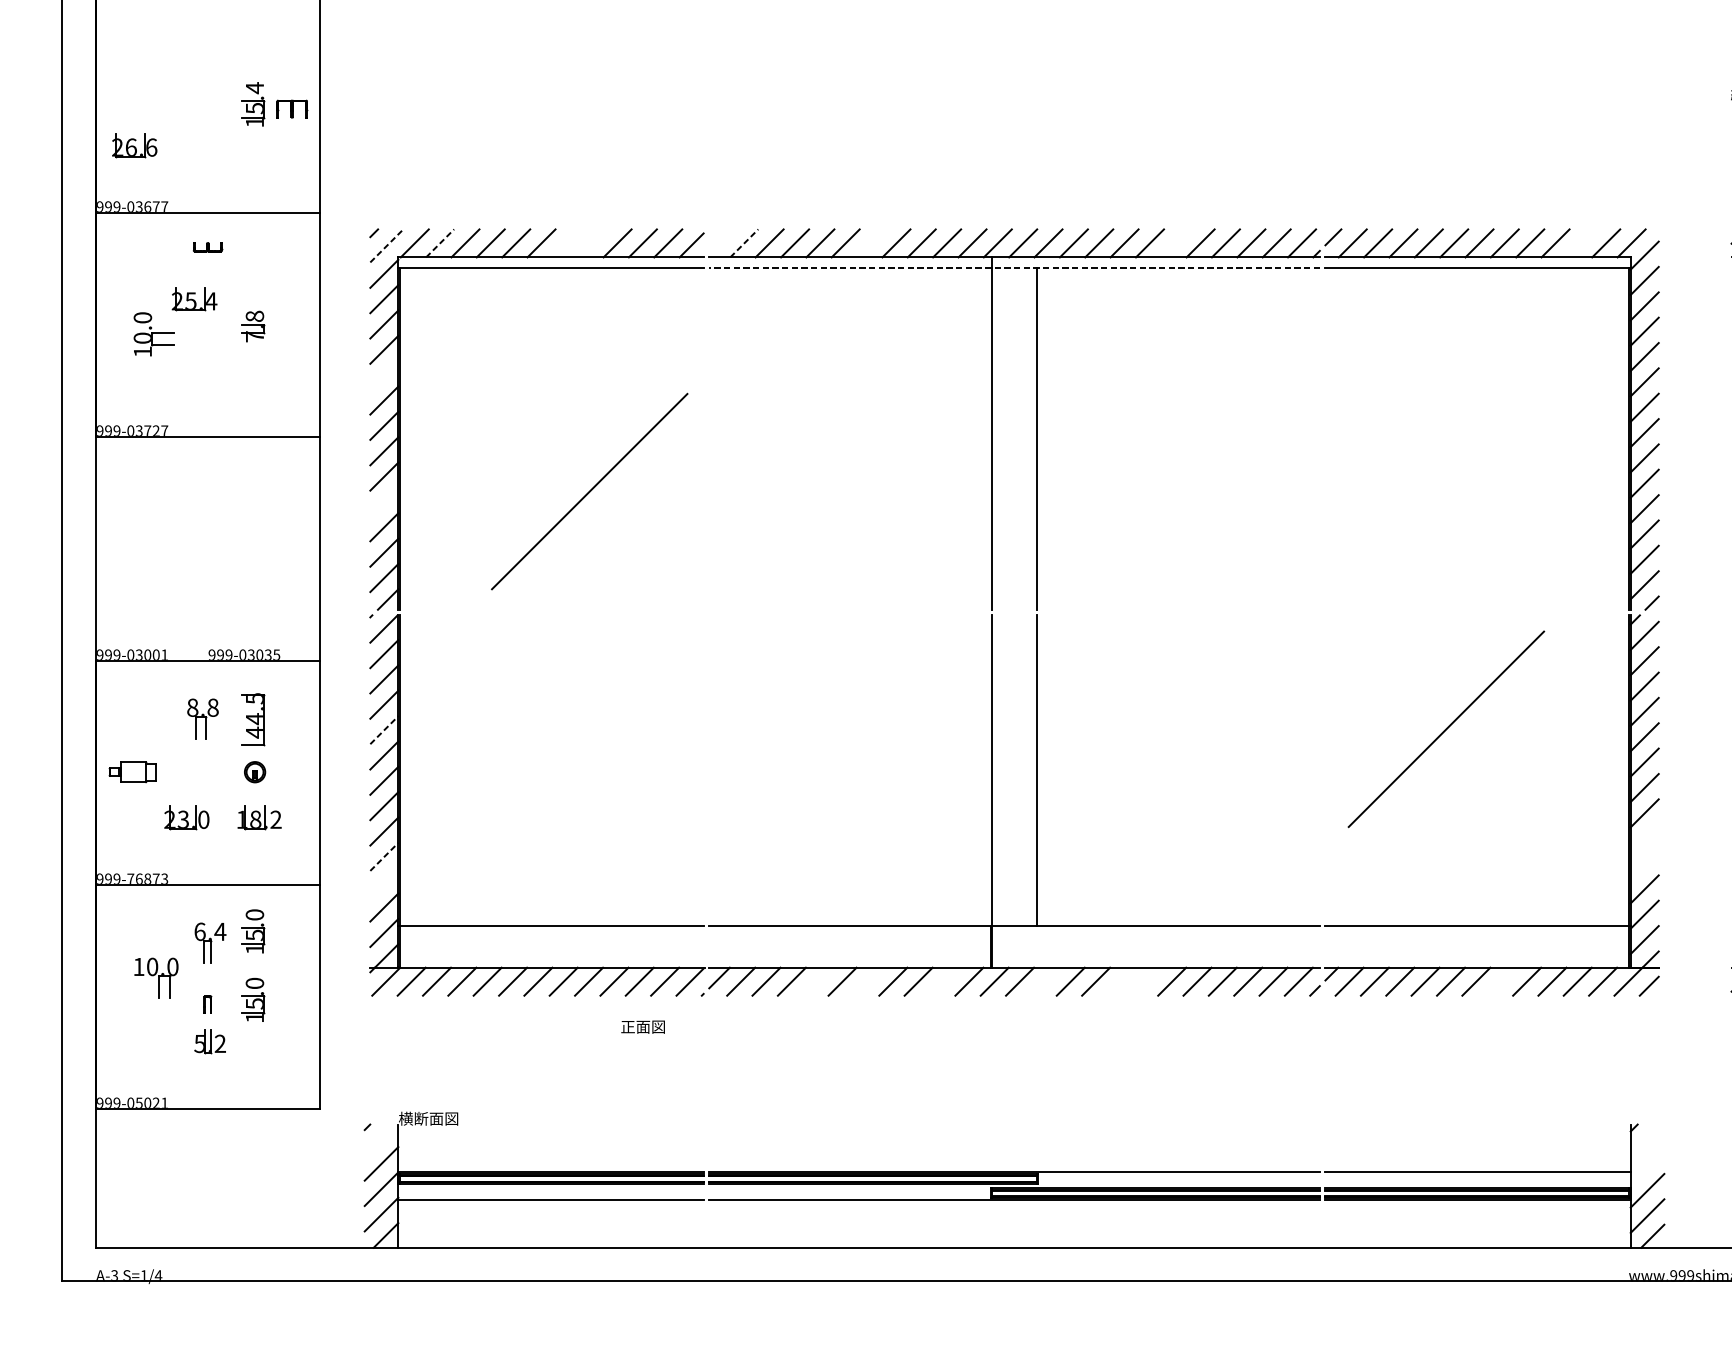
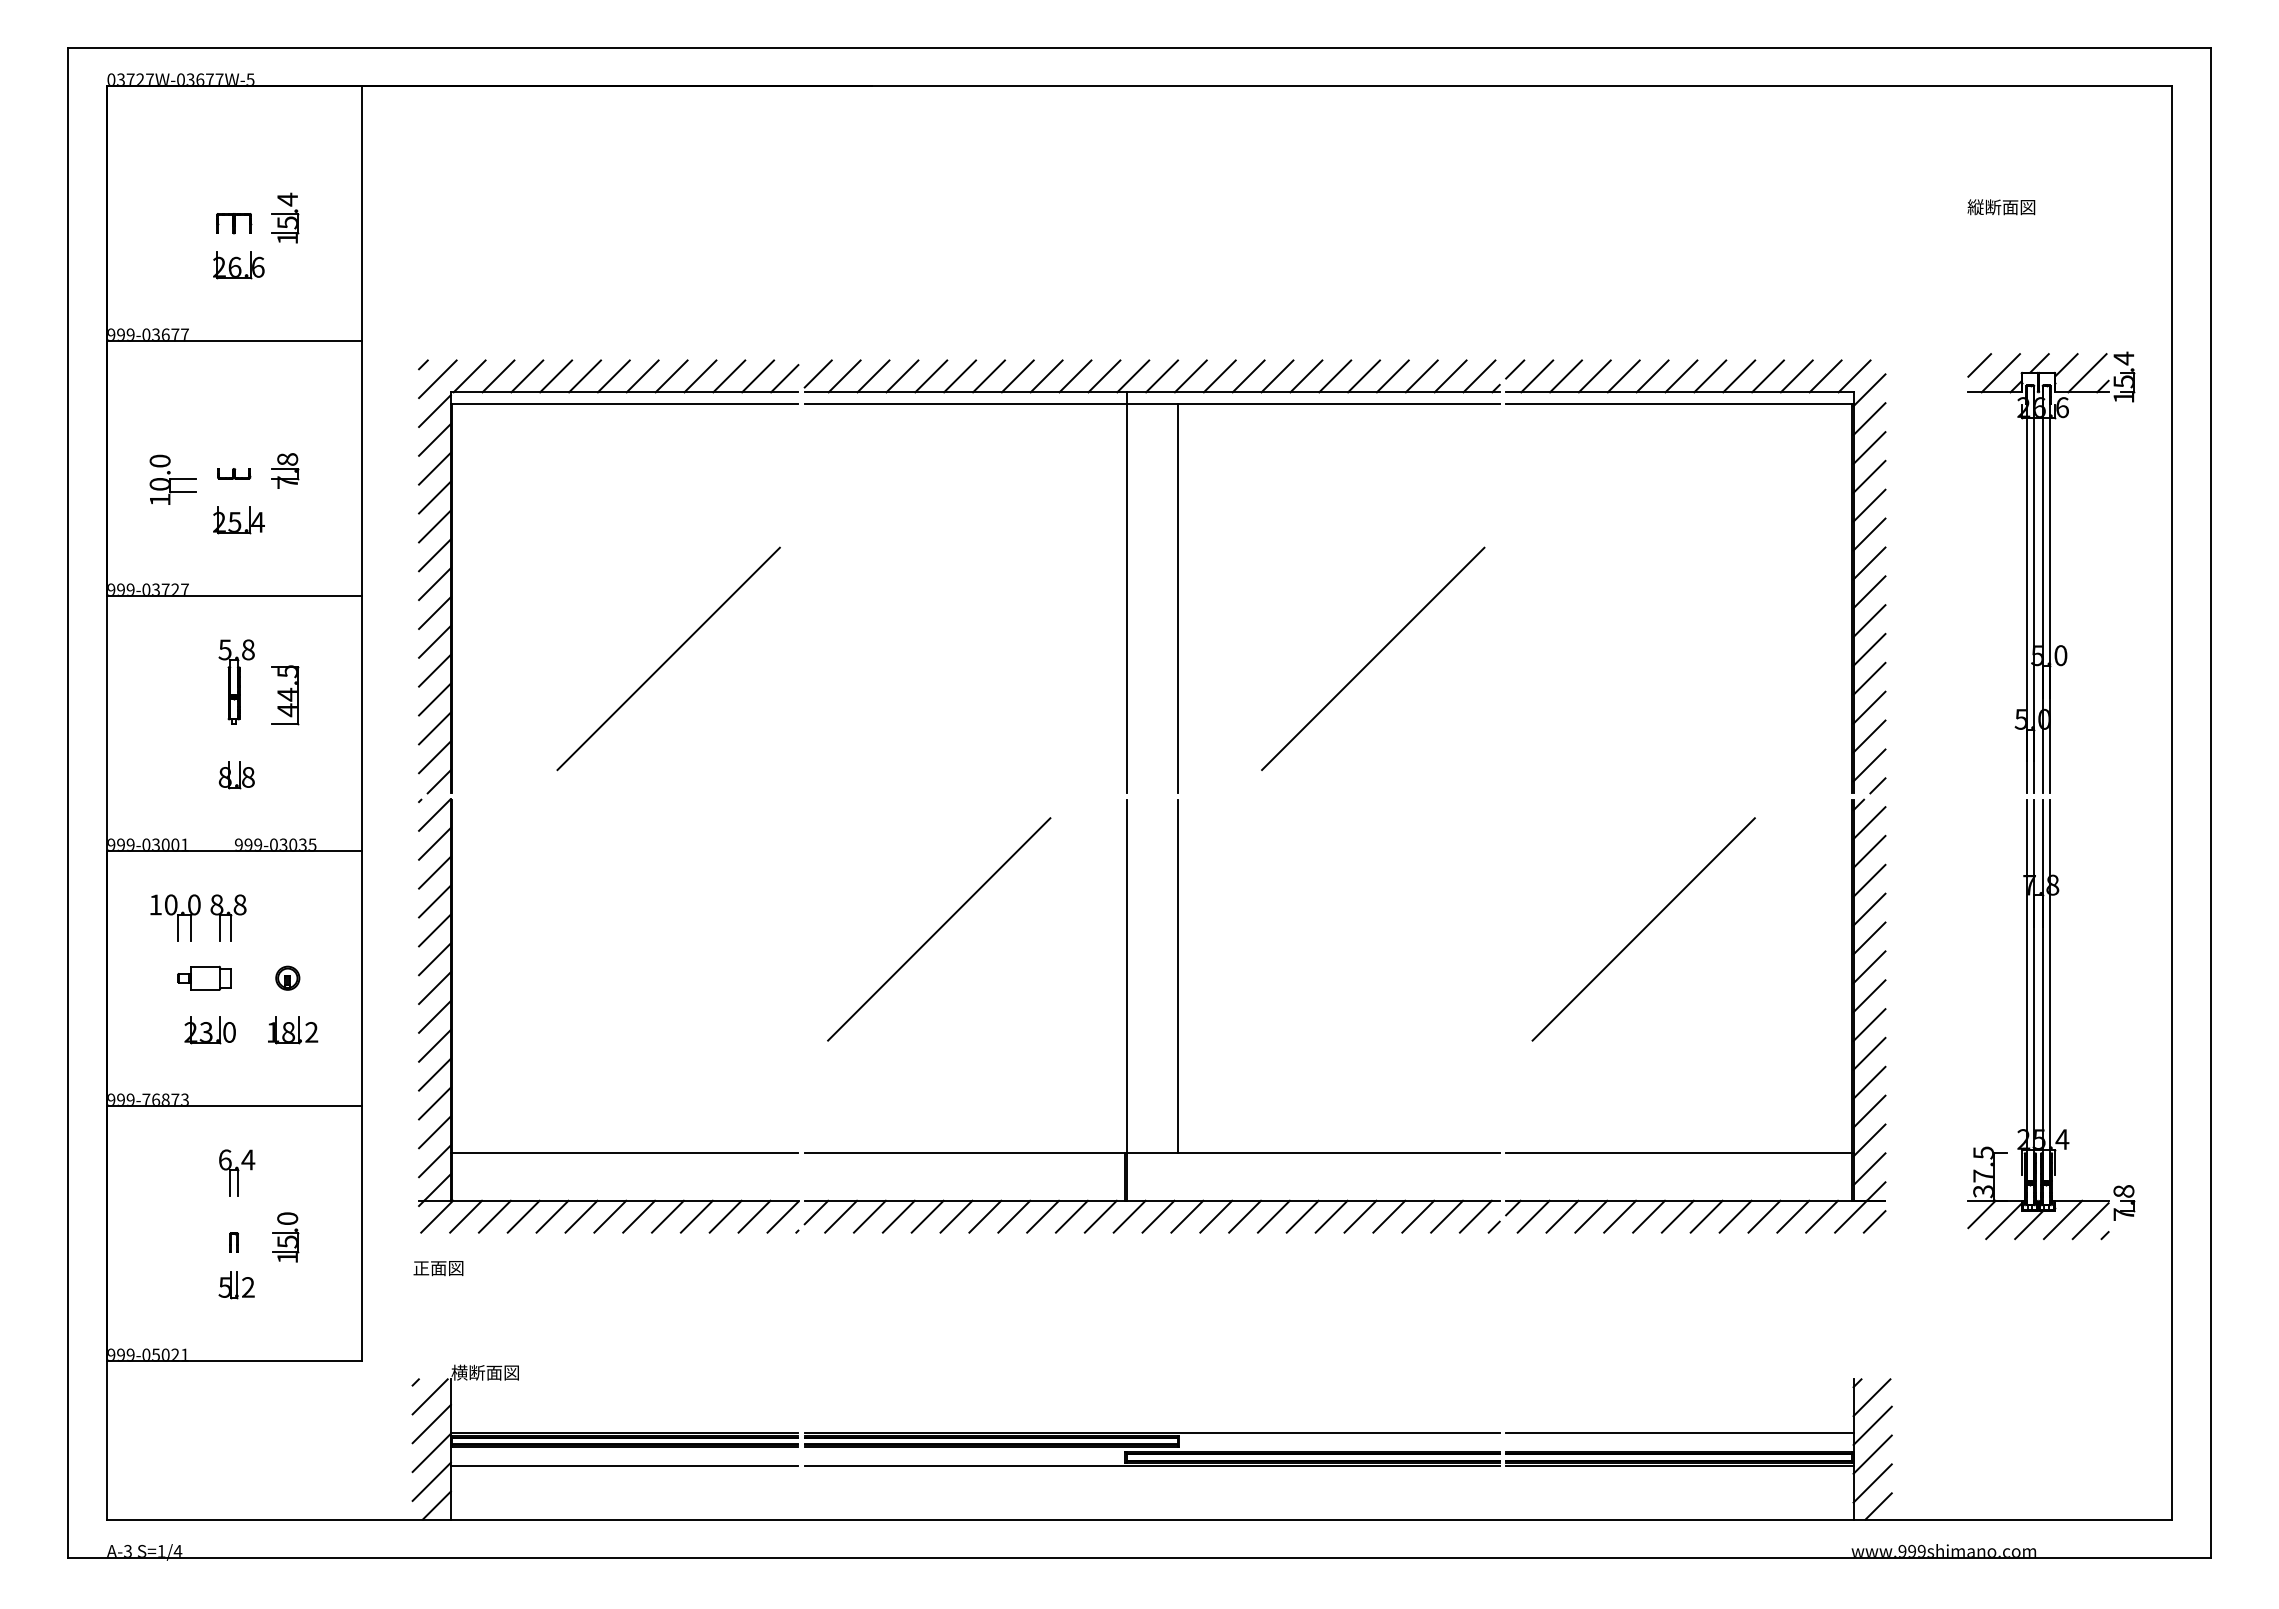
part: (292, 109) -> (234, 223), moved
part: (134, 145) -> (238, 265), moved
line: (720, 240) -> (817, 373), added
line: (440, 243) -> (498, 376), dashed -> solid
line: (566, 243) -> (642, 376), added
line: (592, 243) -> (671, 376), added
line: (744, 243) -> (844, 376), dashed -> solid
line: (870, 243) -> (988, 376), added
line: (1175, 243) -> (1335, 376), added
line: (1580, 243) -> (1796, 376), added
line: (386, 246) -> (437, 379), dashed -> solid
part: (208, 247) -> (234, 473), moved
line: (1013, 268) -> (1151, 404), dashed -> solid
part: (194, 299) -> (238, 520), moved
line: (383, 375) -> (434, 526), added
line: (1208, 491) -> (1373, 658), added
line: (383, 501) -> (434, 670), added
part: (209, 511) -> (236, 681), added
part: (209, 594) -> (236, 775), added
part: (253, 719) -> (285, 695), moved
line: (827, 729) -> (939, 929), added
line: (383, 730) -> (434, 930), dashed -> solid
part: (132, 771) -> (204, 977), moved
line: (1644, 838) -> (1869, 1053), added
line: (383, 856) -> (434, 1074), dashed -> solid
line: (1644, 863) -> (1869, 1082), added
line: (383, 882) -> (434, 1103), added
part: (253, 931) -> (285, 1159), removed
part: (156, 978) -> (175, 917), moved
line: (817, 981) -> (927, 1216), added
line: (868, 981) -> (985, 1216), added
line: (943, 981) -> (1071, 1216), added
line: (1045, 981) -> (1187, 1216), added
line: (1121, 981) -> (1273, 1216), added
line: (1146, 981) -> (1302, 1216), added
line: (1501, 981) -> (1706, 1216), added
text: (643, 1027) -> (438, 1268), moved
line: (379, 1139) -> (429, 1396), added
line: (1646, 1140) -> (1871, 1397), added
line: (1647, 1165) -> (1872, 1425), added

